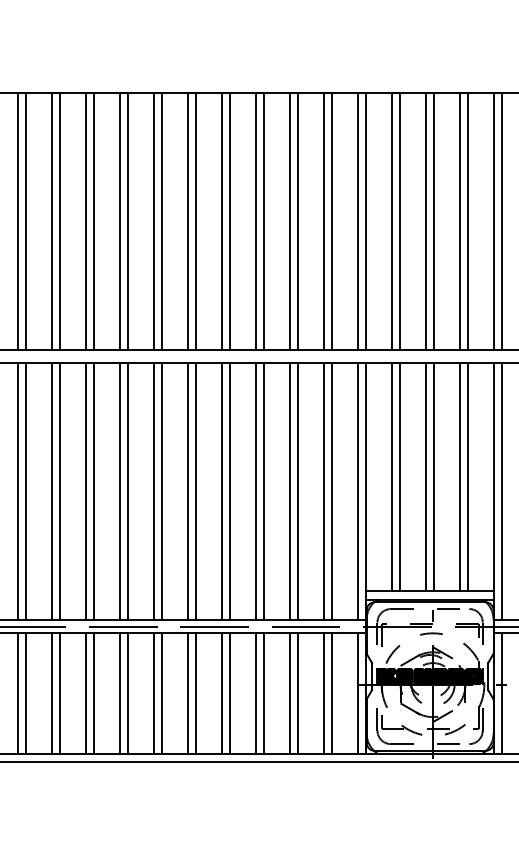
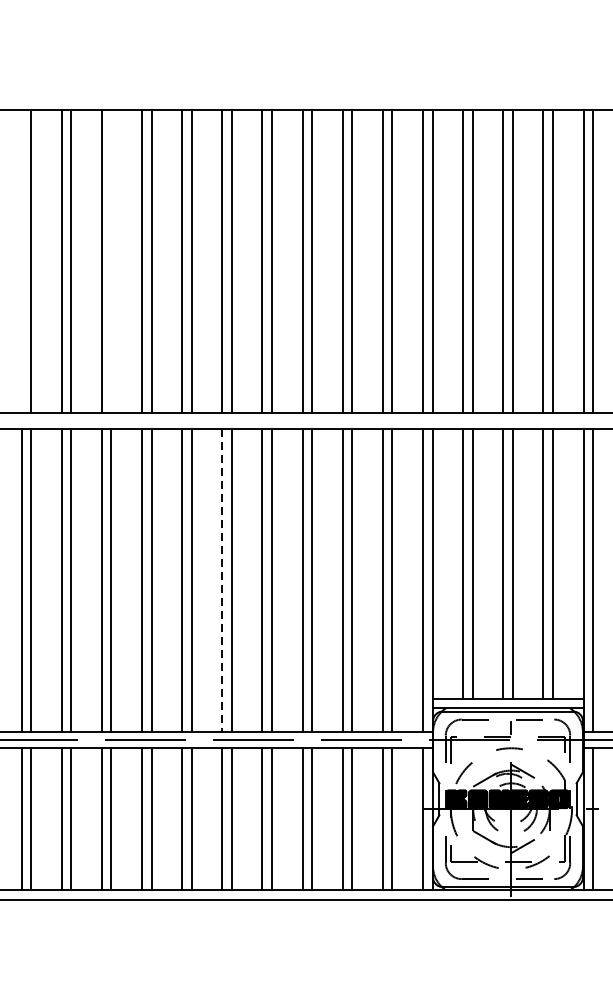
line: (18, 221) -> (21, 261), removed
line: (94, 221) -> (111, 261), removed
line: (188, 492) -> (222, 581), solid -> dashed

